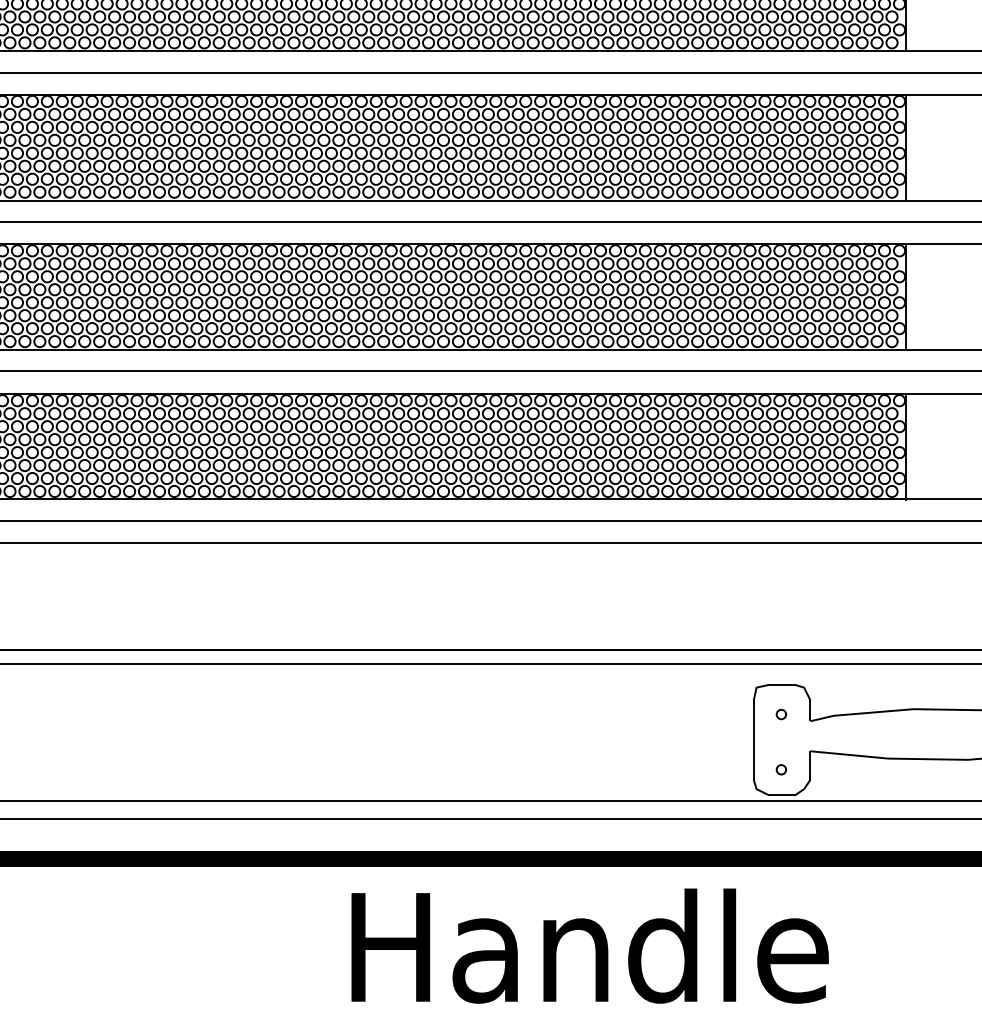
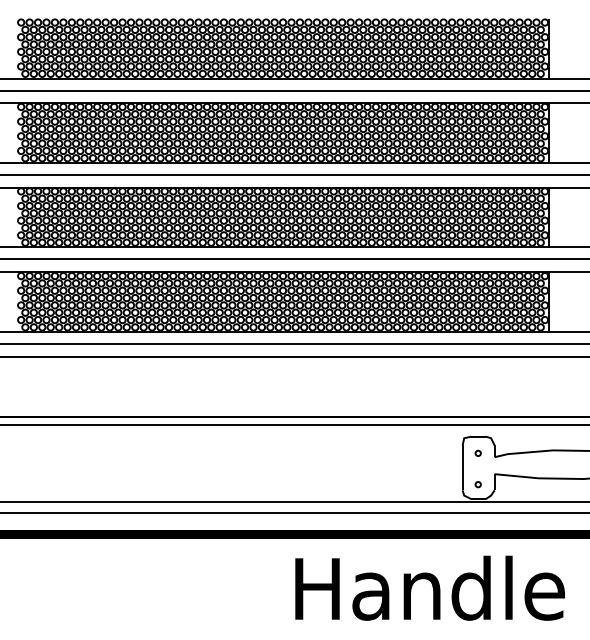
text: (588, 944) -> (429, 587), moved

